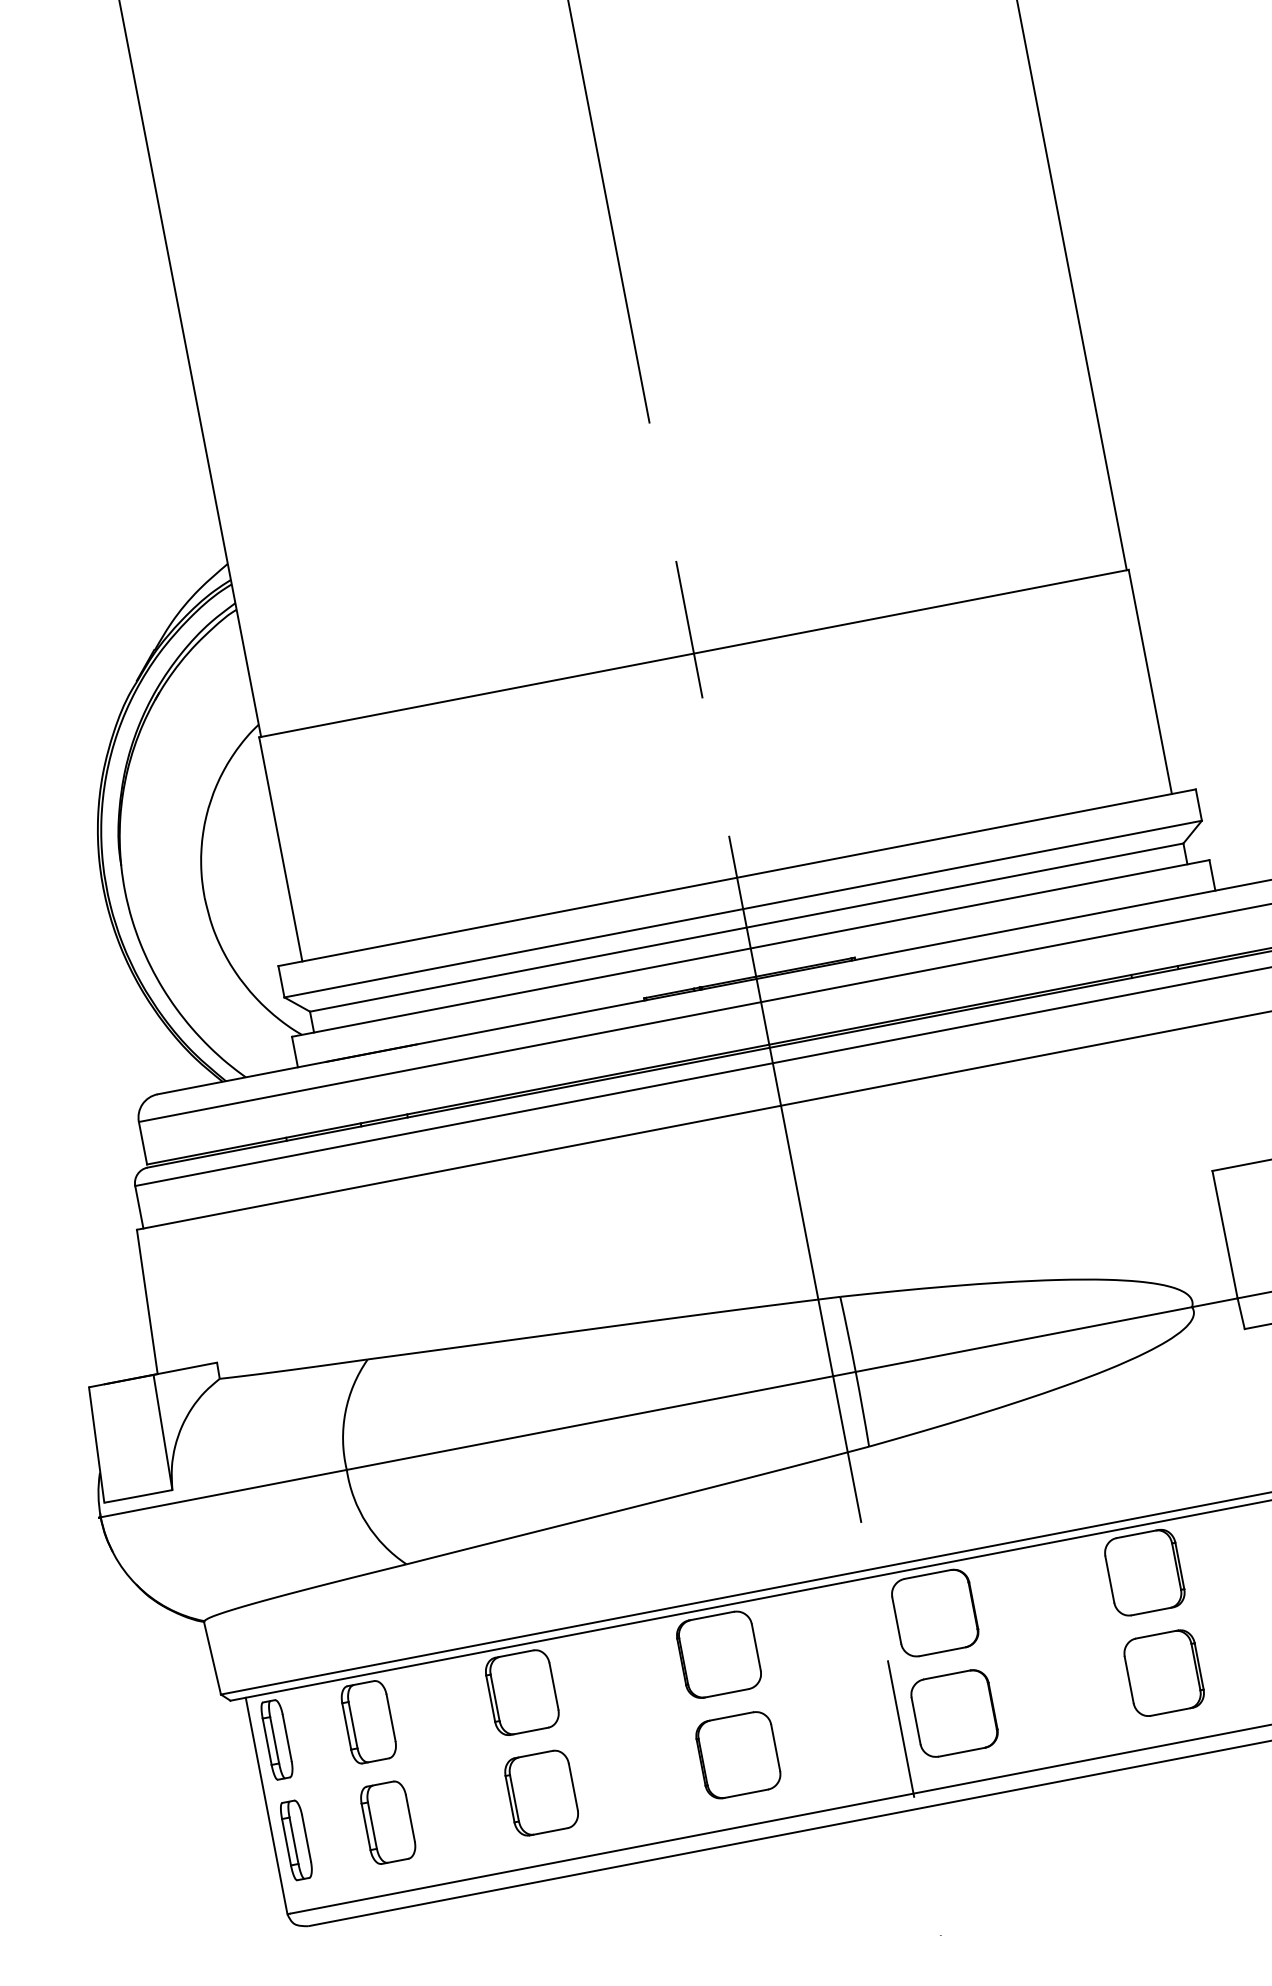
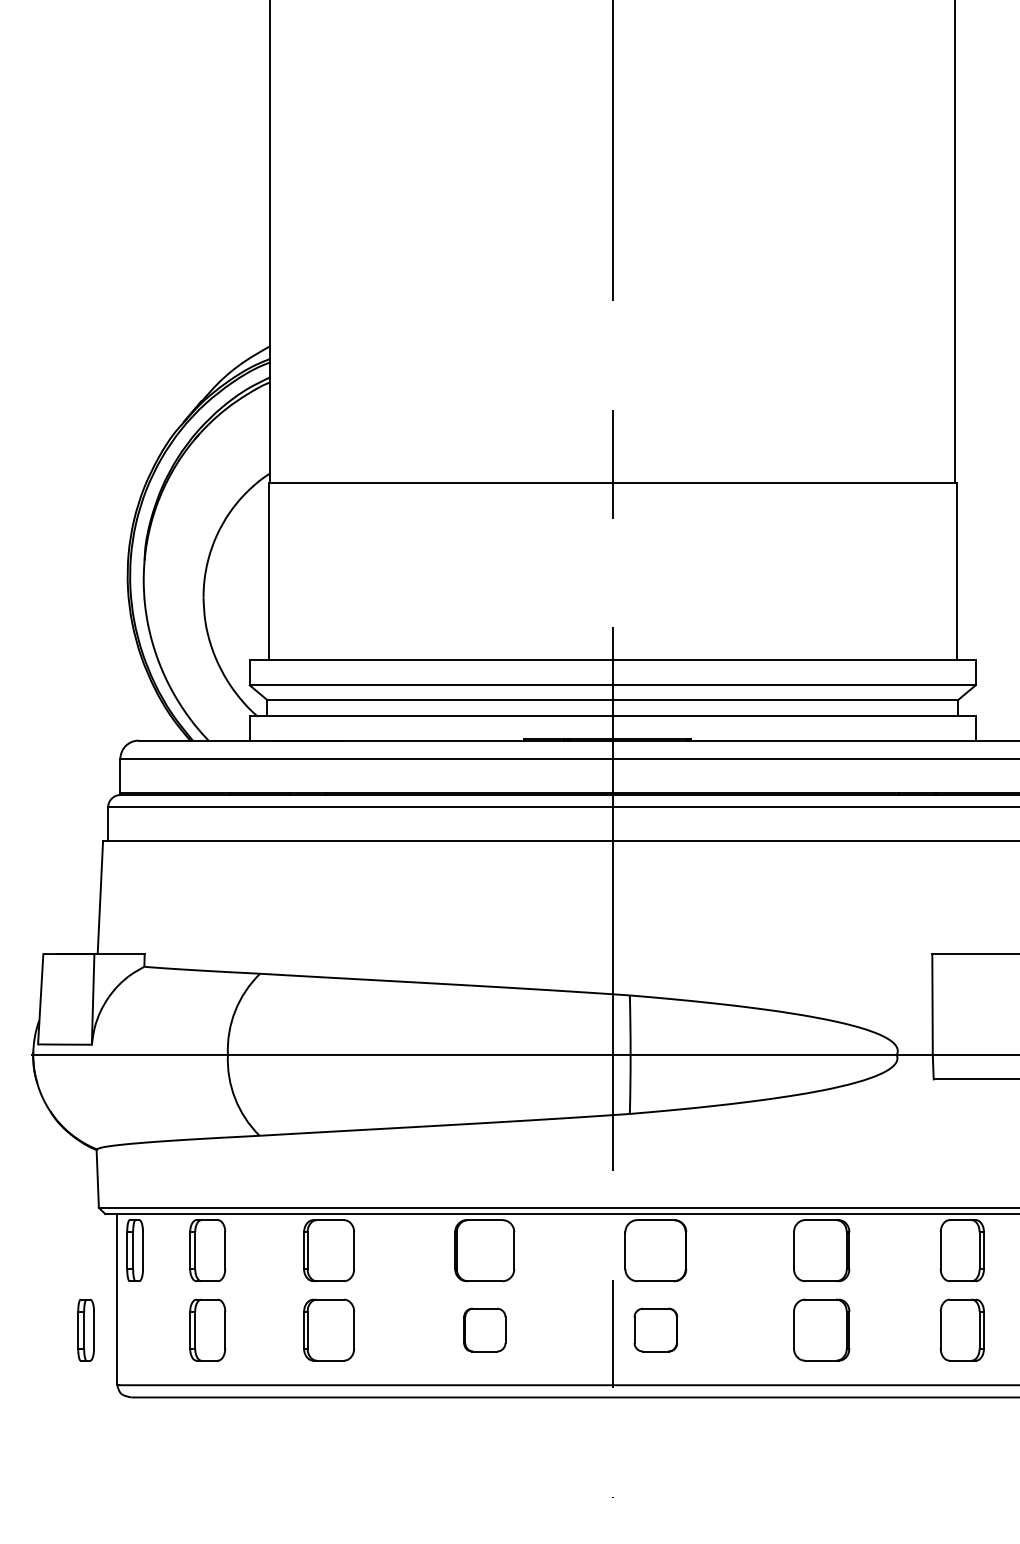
part: (954, 1712) -> (655, 1329), size x0.7
part: (737, 1754) -> (484, 1329), size x0.7
part: (295, 1839) -> (85, 1329), moved

